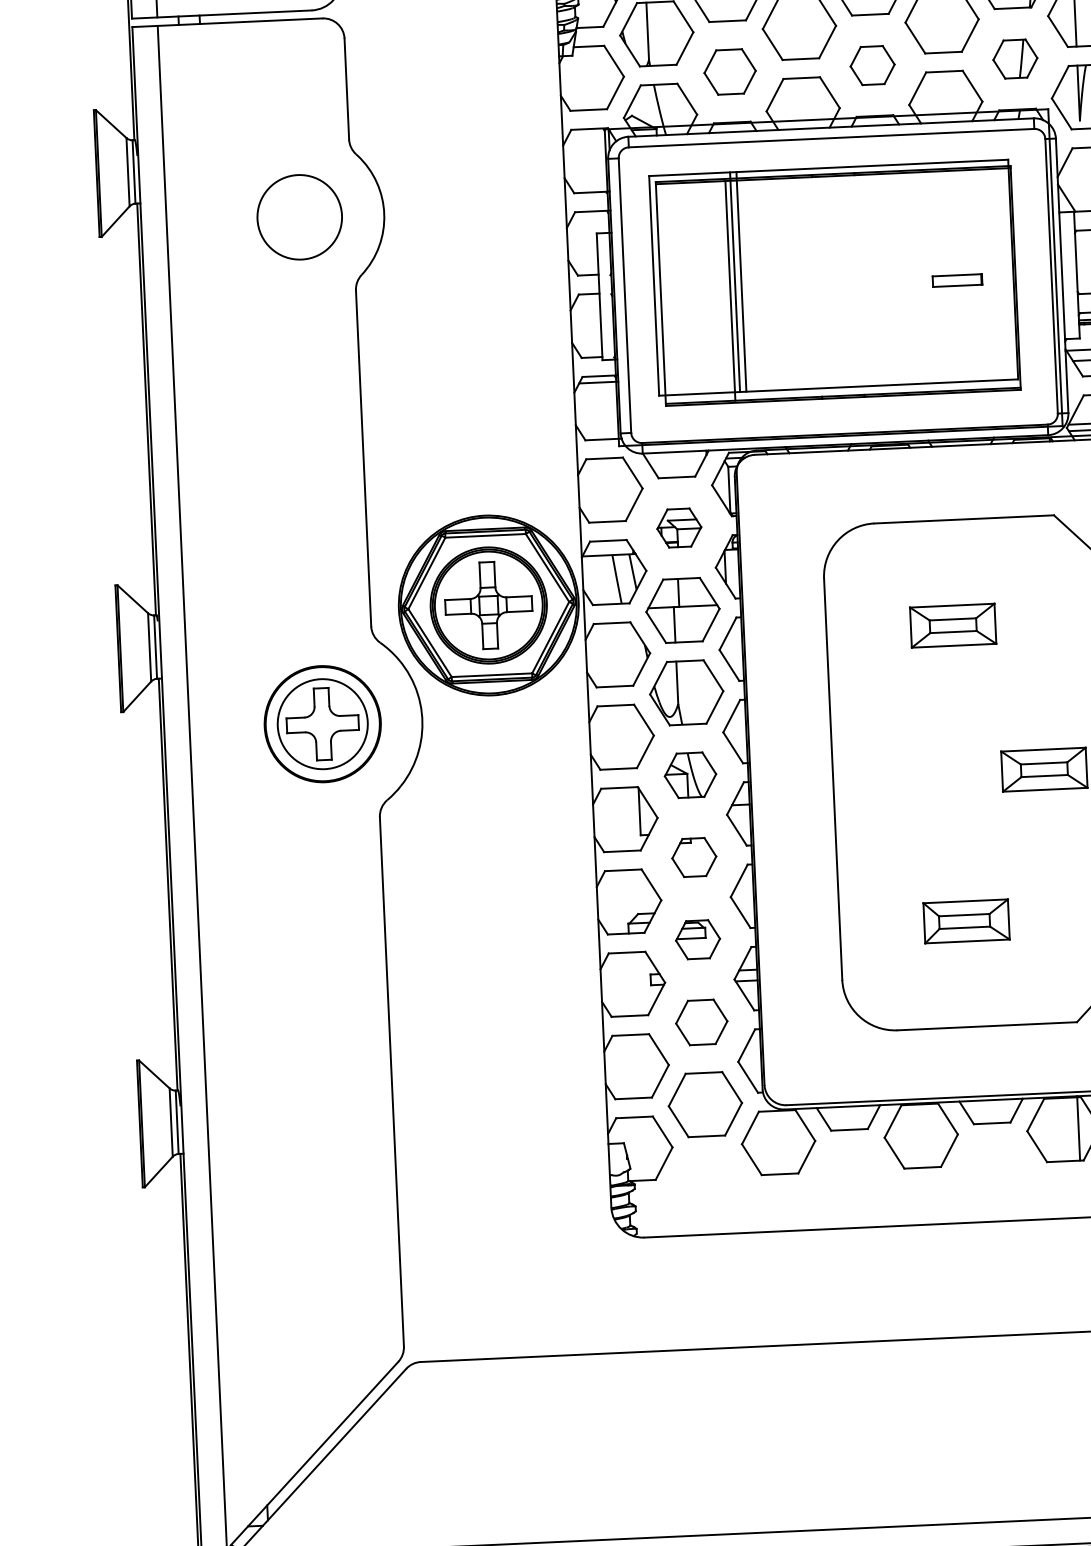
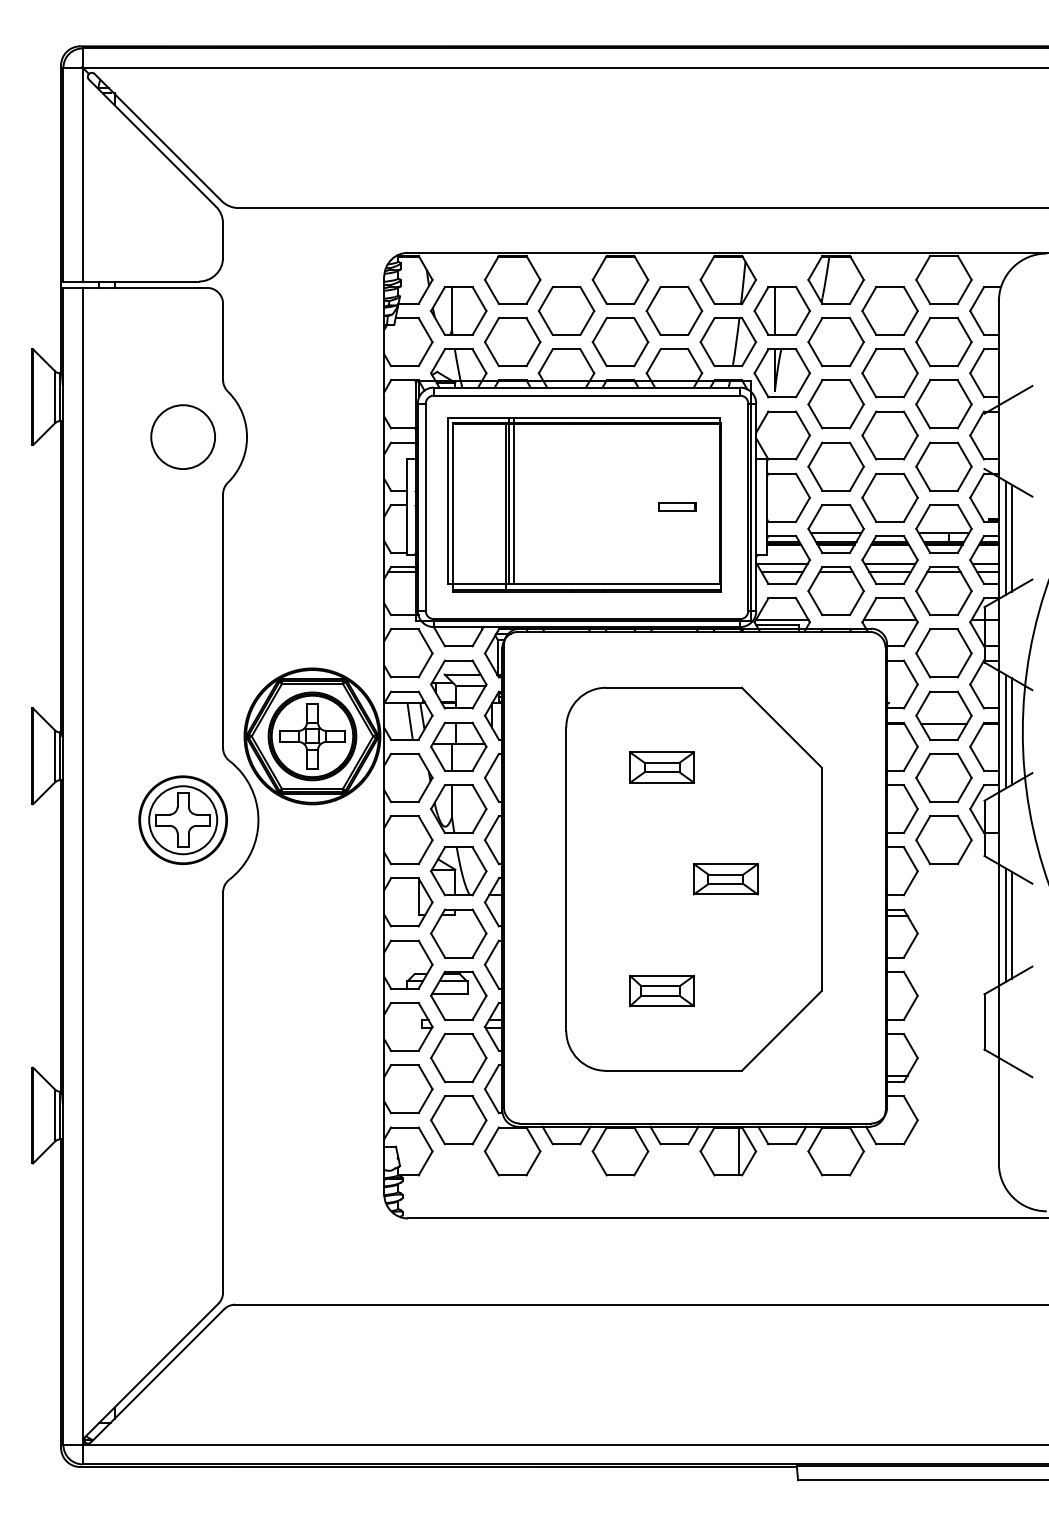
part: (1015, 59) -> (728, 342), size x1.67
part: (872, 65) -> (620, 342), size x1.67
part: (729, 72) -> (512, 342), size x1.43
part: (678, 528) -> (458, 684), size x1.67
part: (690, 775) -> (458, 871), size x1.43
part: (693, 857) -> (458, 933), size x1.67
part: (697, 939) -> (458, 995), size x1.67
part: (701, 1022) -> (458, 1058), size x1.43

